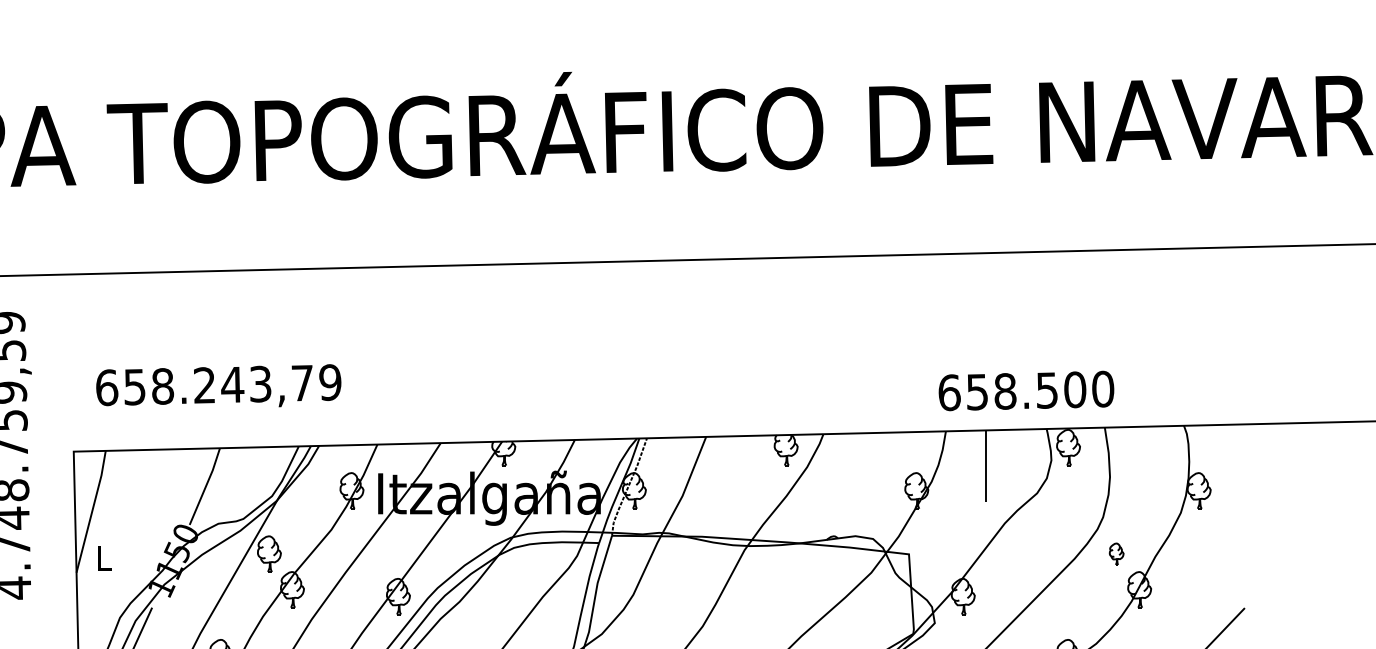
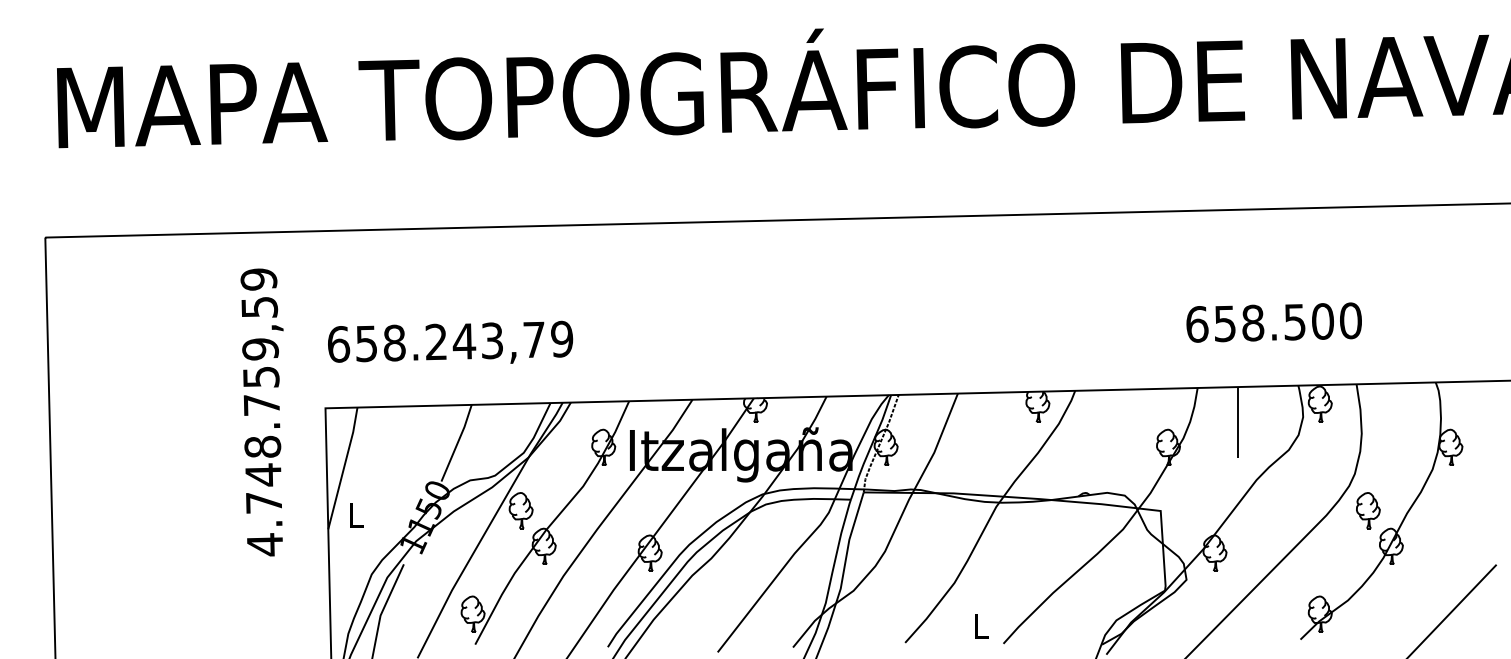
text: (218, 384) -> (450, 341), moved
text: (1025, 390) -> (1273, 322), moved
part: (1116, 553) -> (1368, 510), size x1.67

